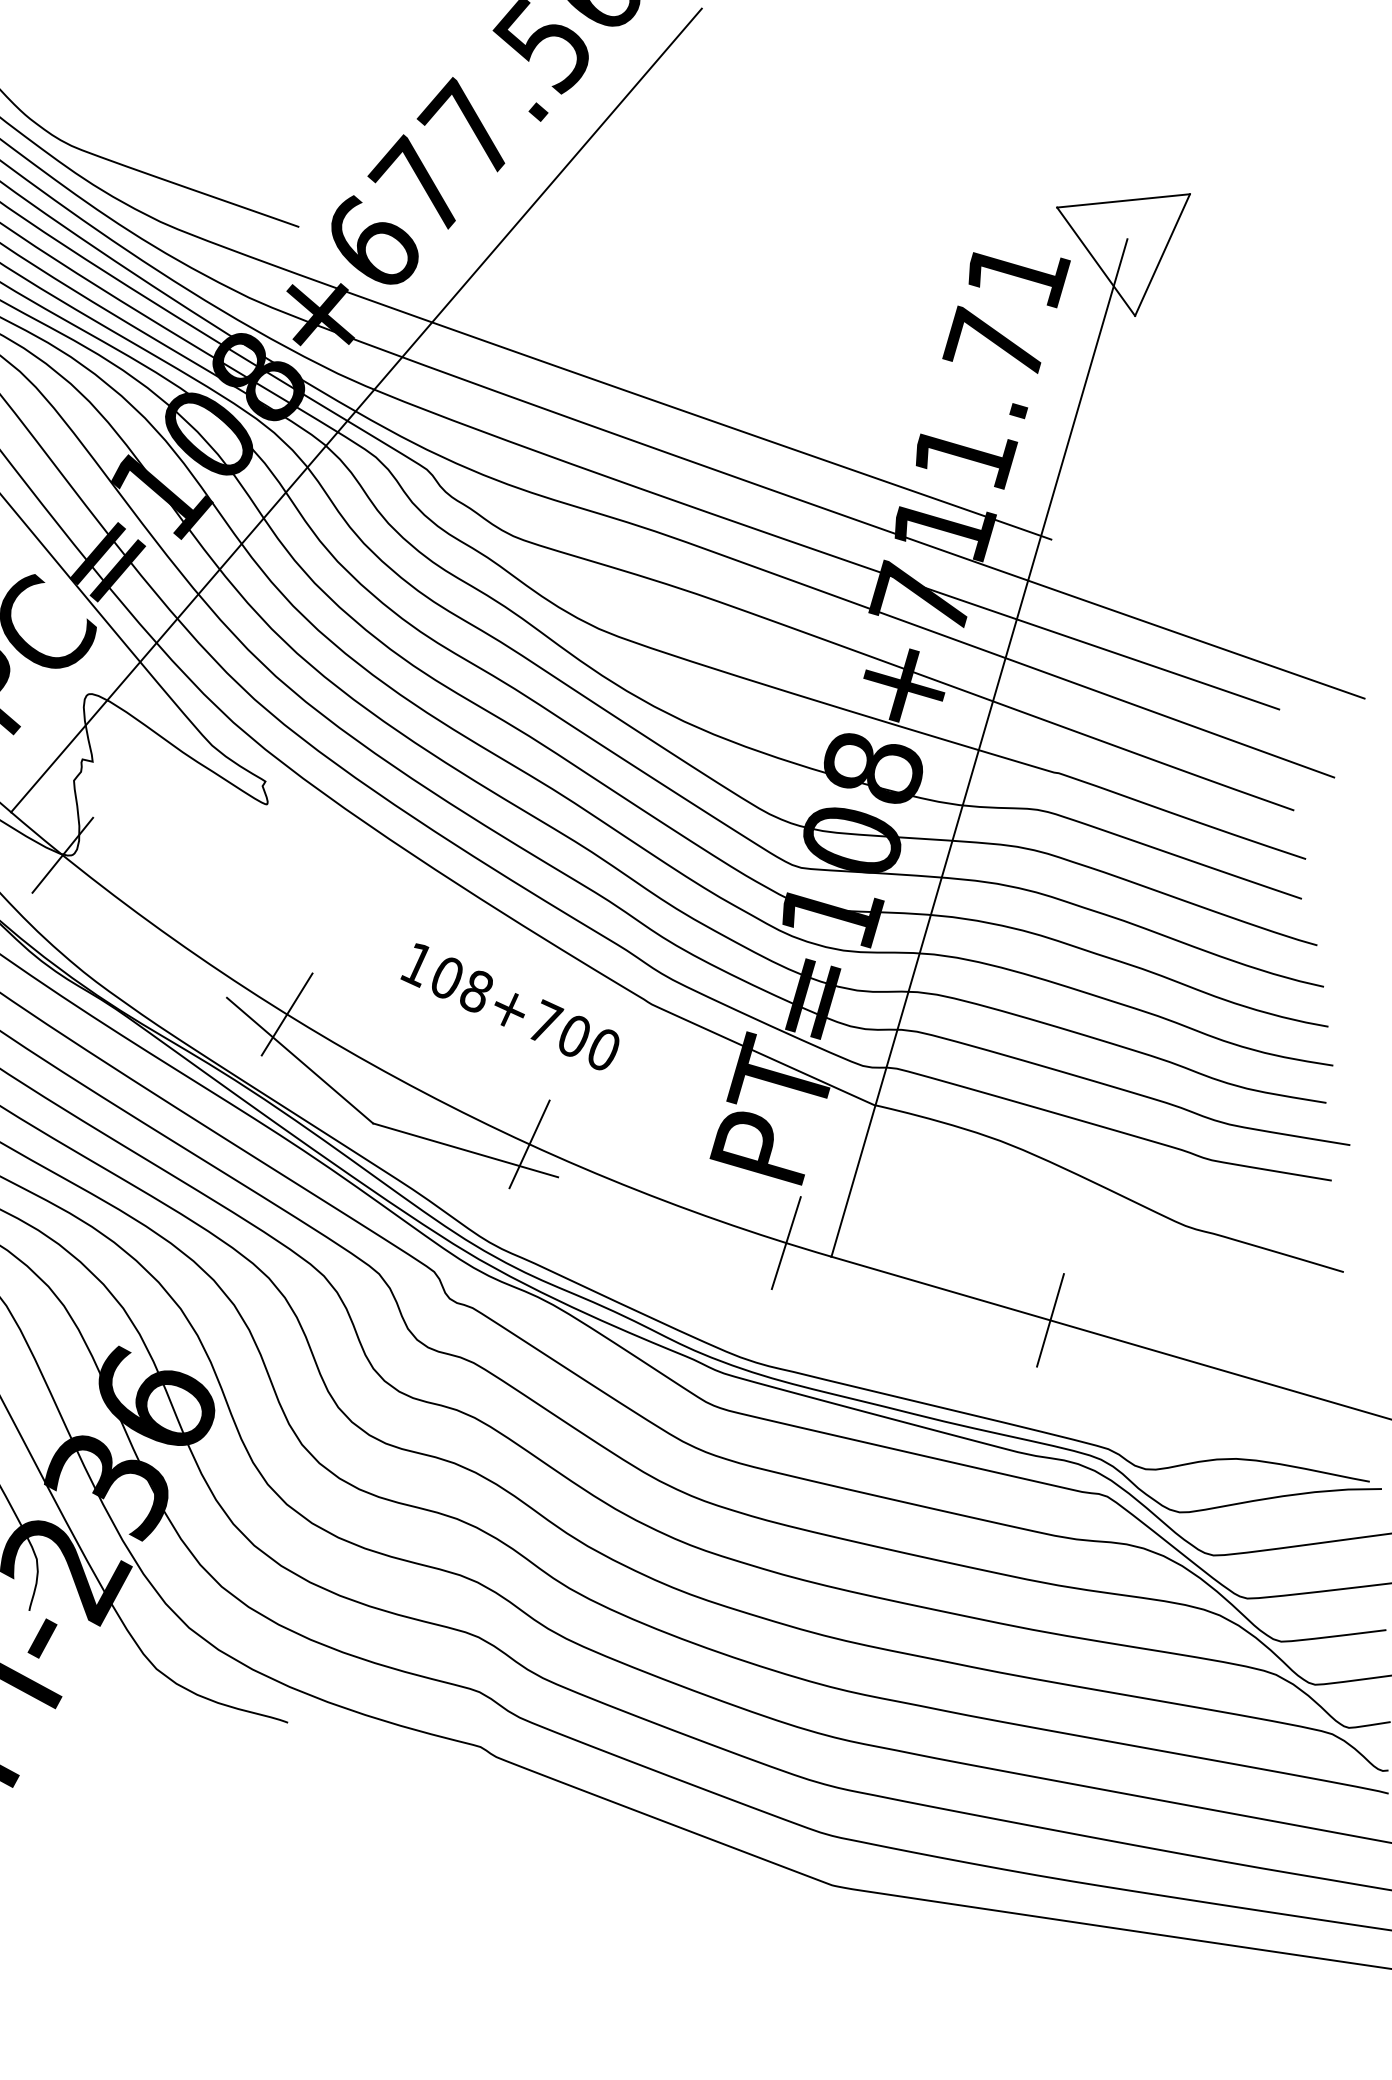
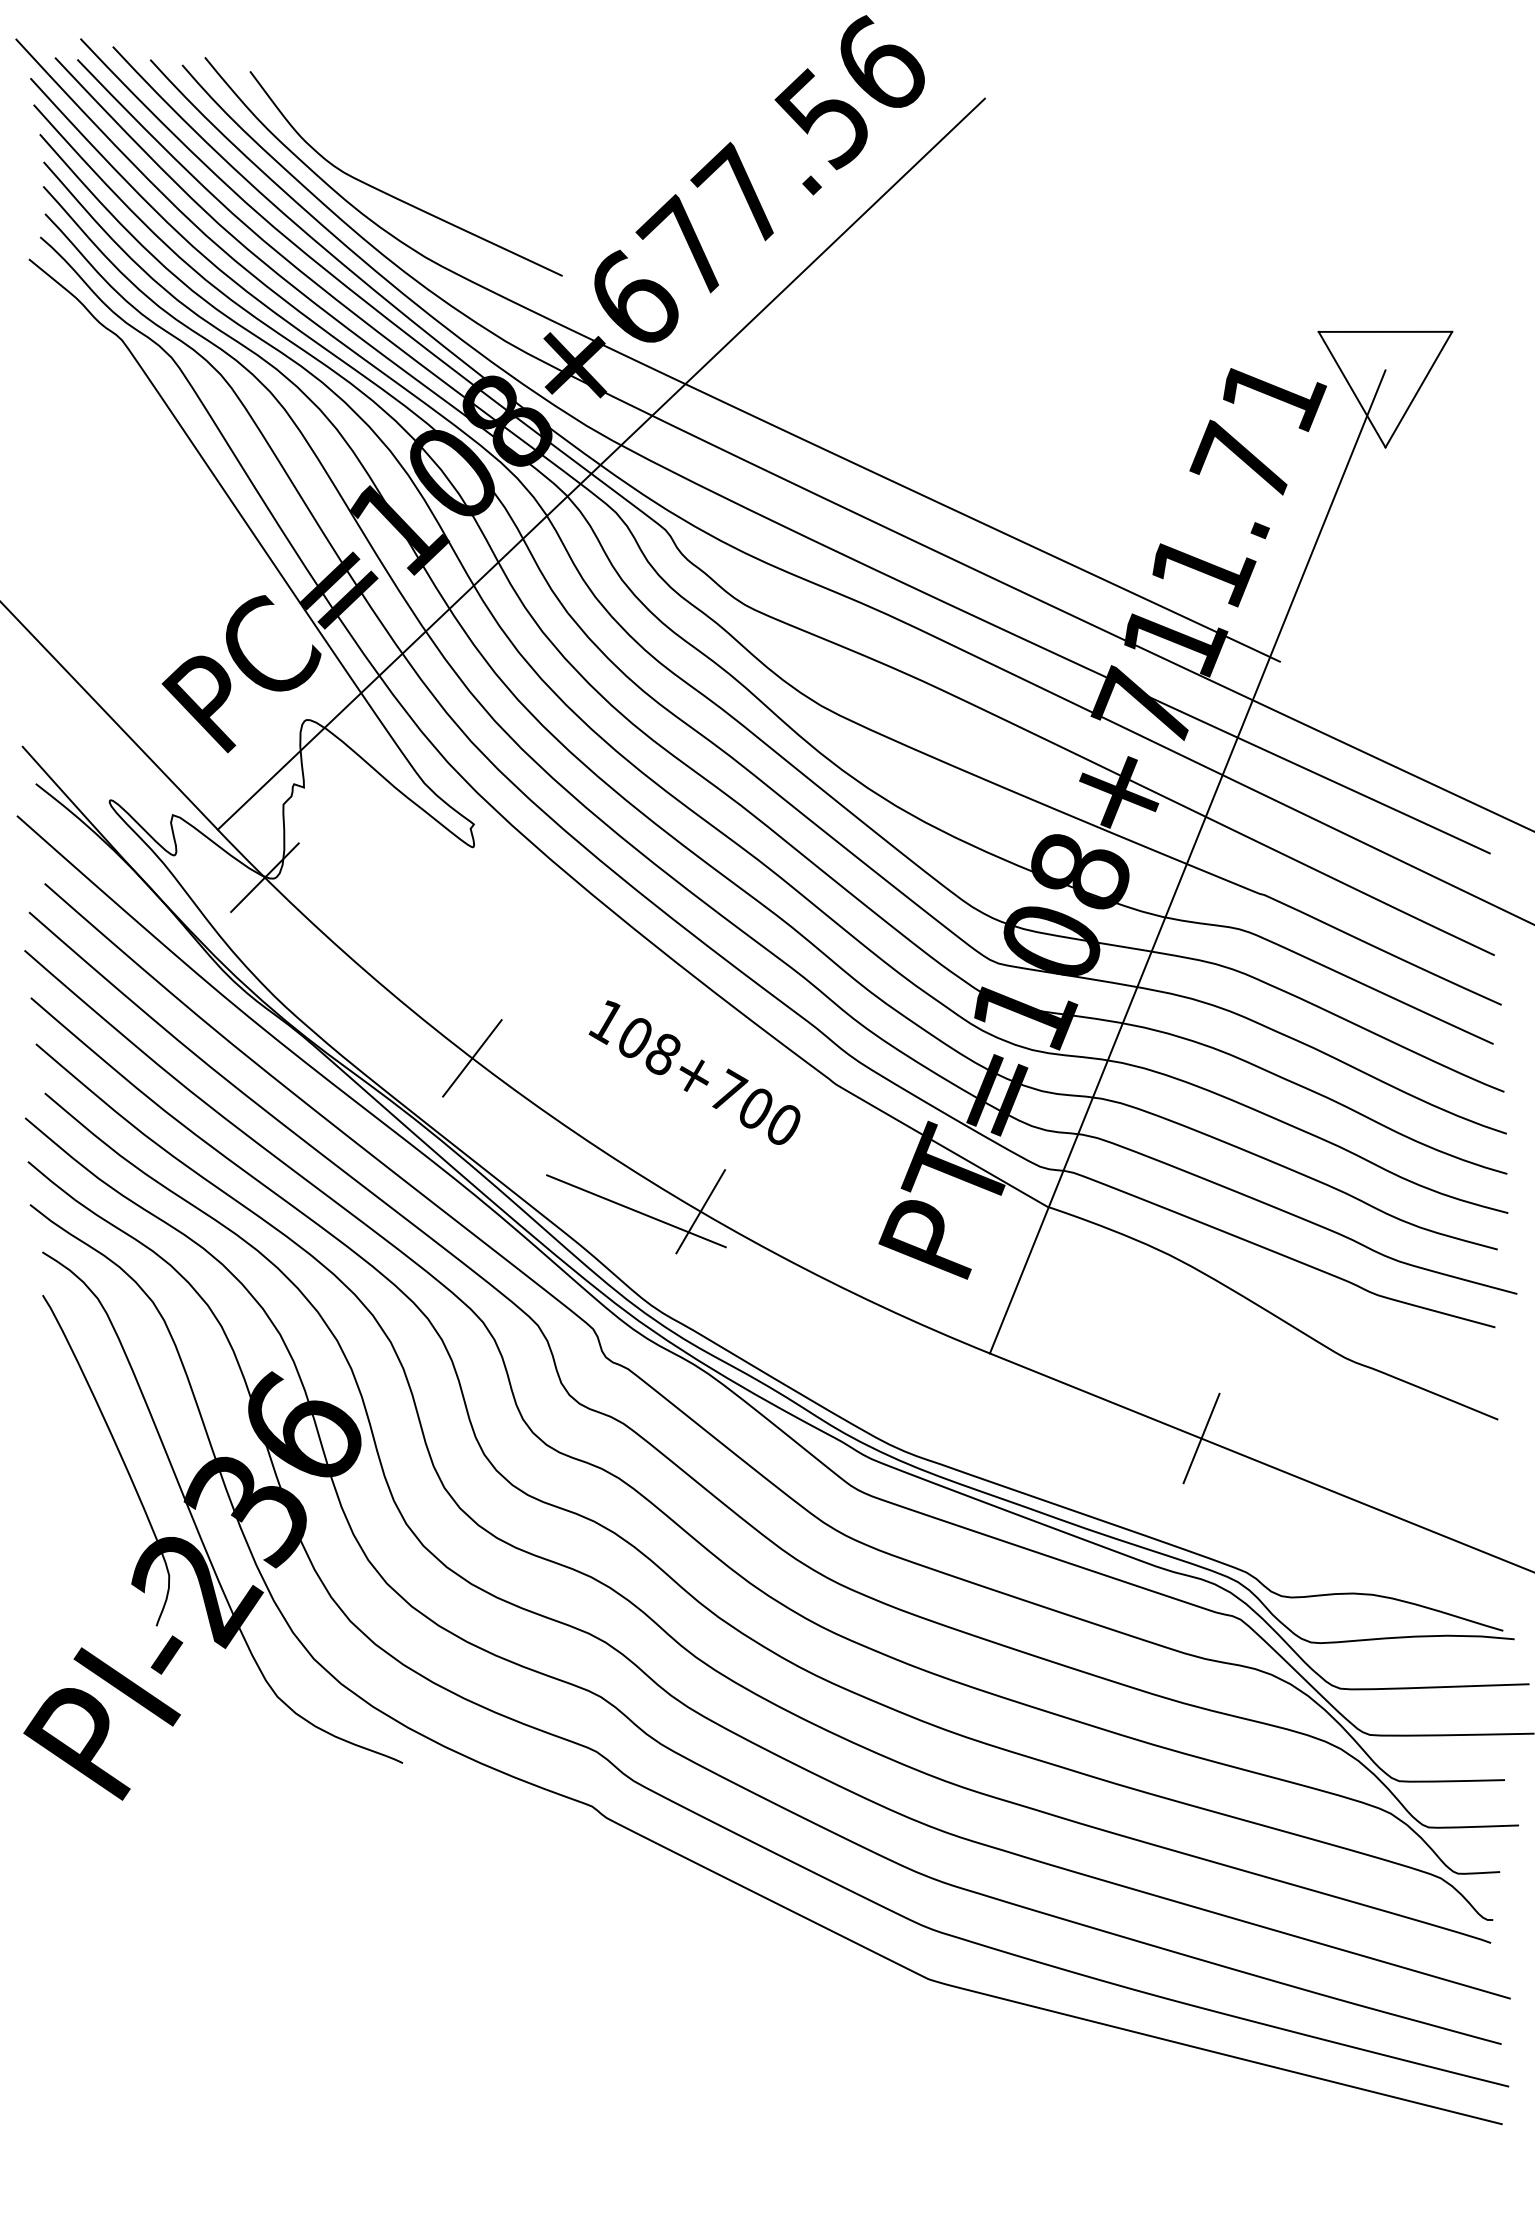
line: (299, 1060) -> (480, 1105), removed
line: (786, 1243) -> (946, 1335), removed

